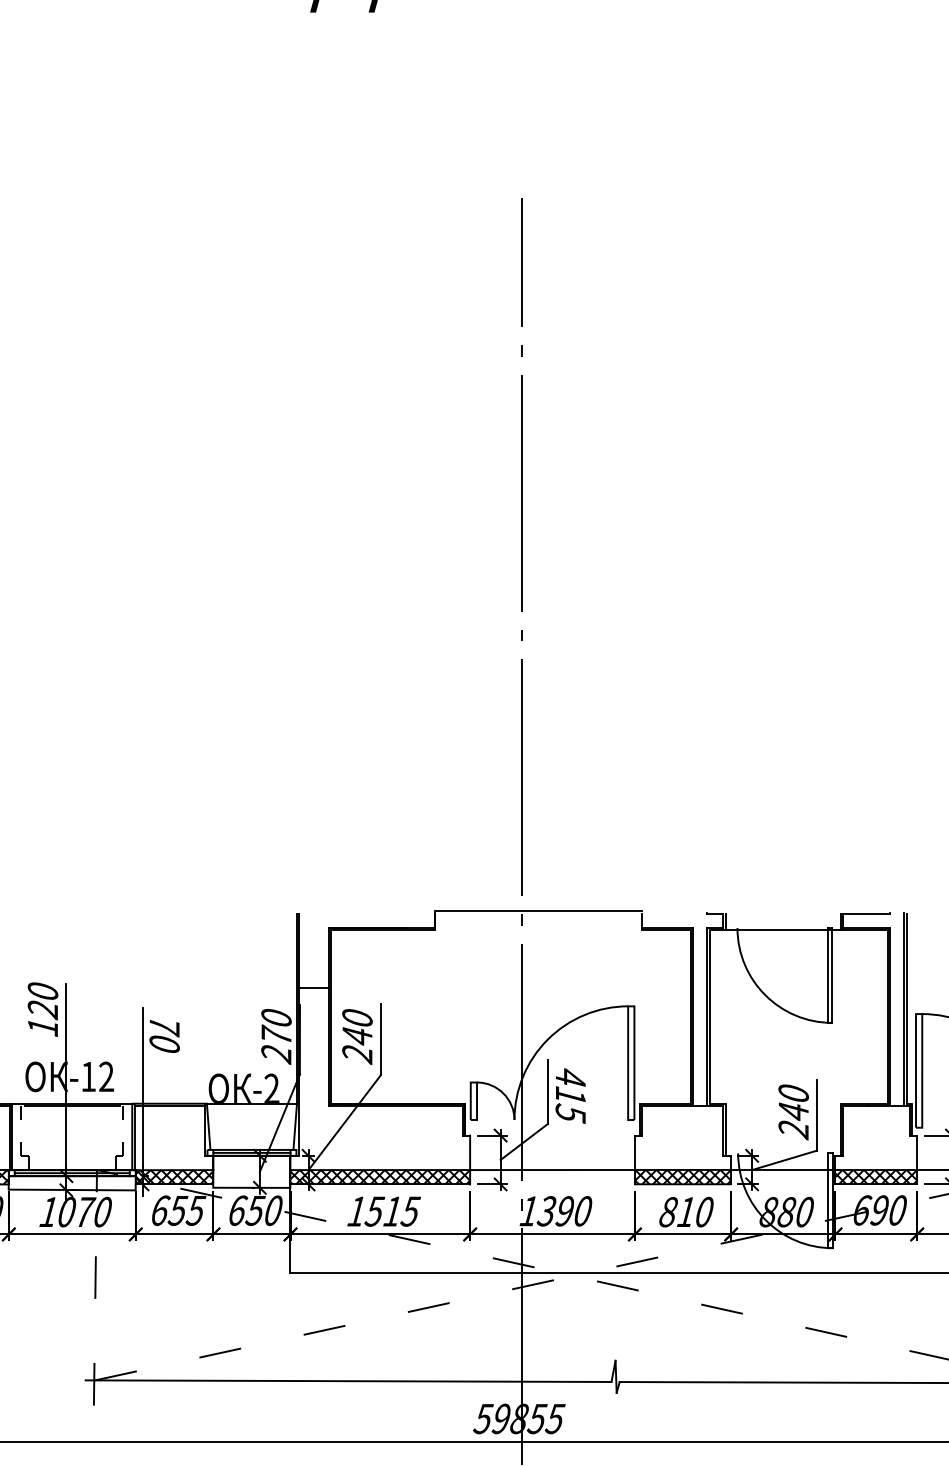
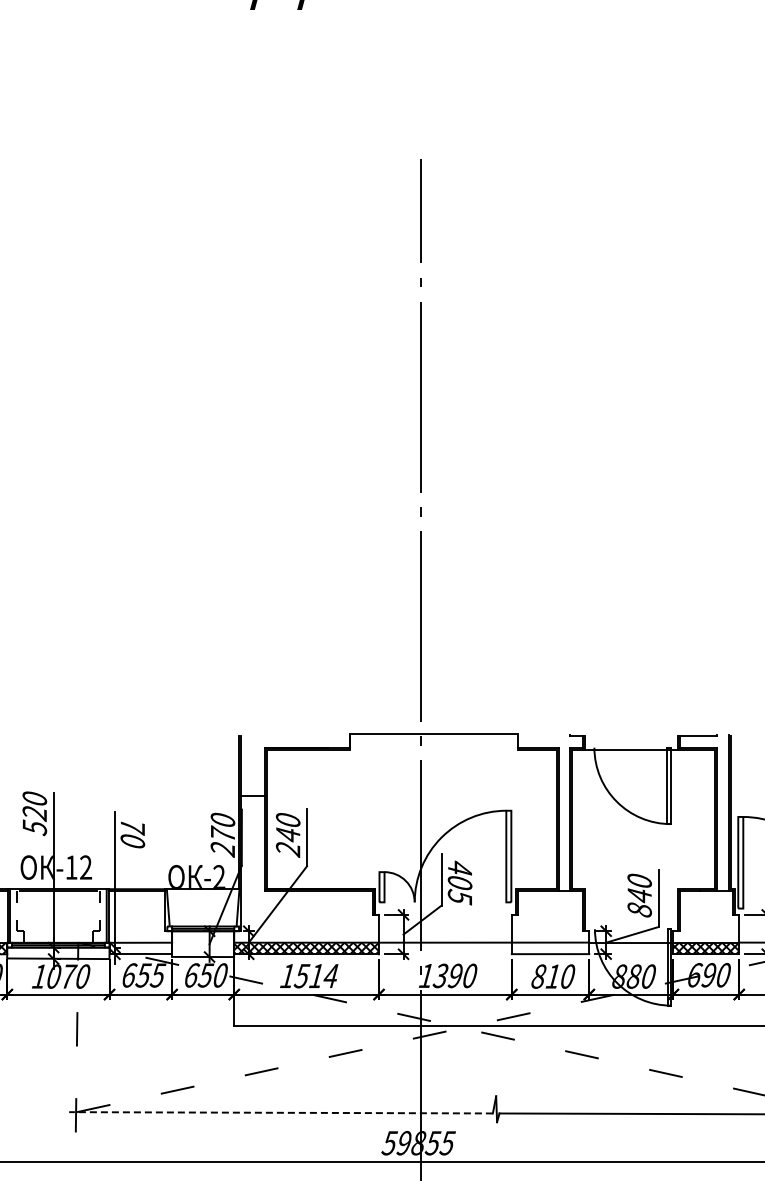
text: (42, 1027) -> (34, 827), 120 -> 520
text: (570, 1095) -> (459, 882), 415 -> 405
text: (793, 1130) -> (639, 910), 240 -> 840
hatch: (174, 1177) -> (140, 948), removed
hatch: (682, 1177) -> (550, 948), removed
text: (409, 1212) -> (330, 976), 1515 -> 1514
line: (349, 1380) -> (281, 1112), solid -> dashed

